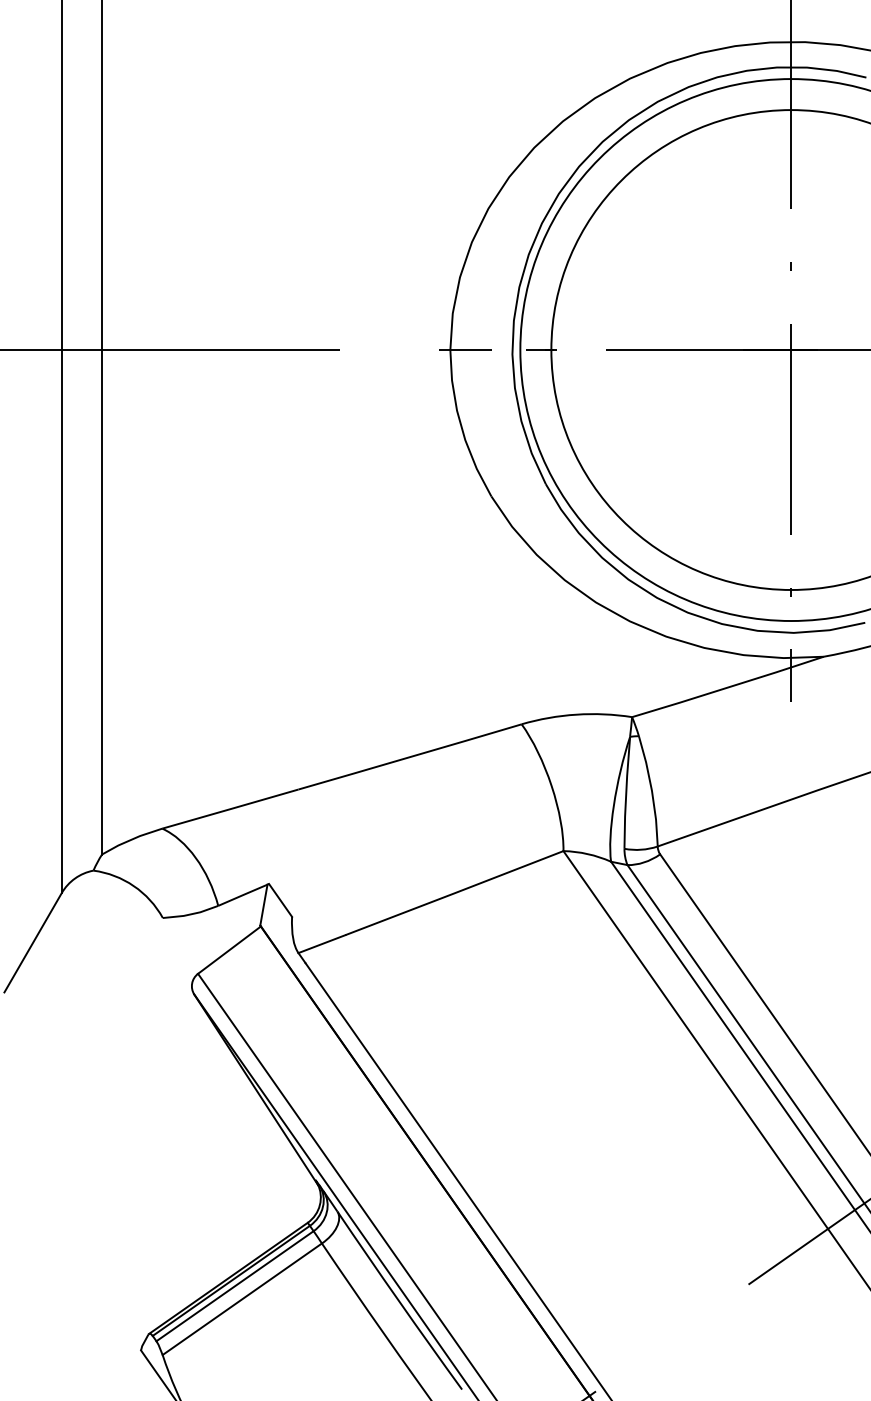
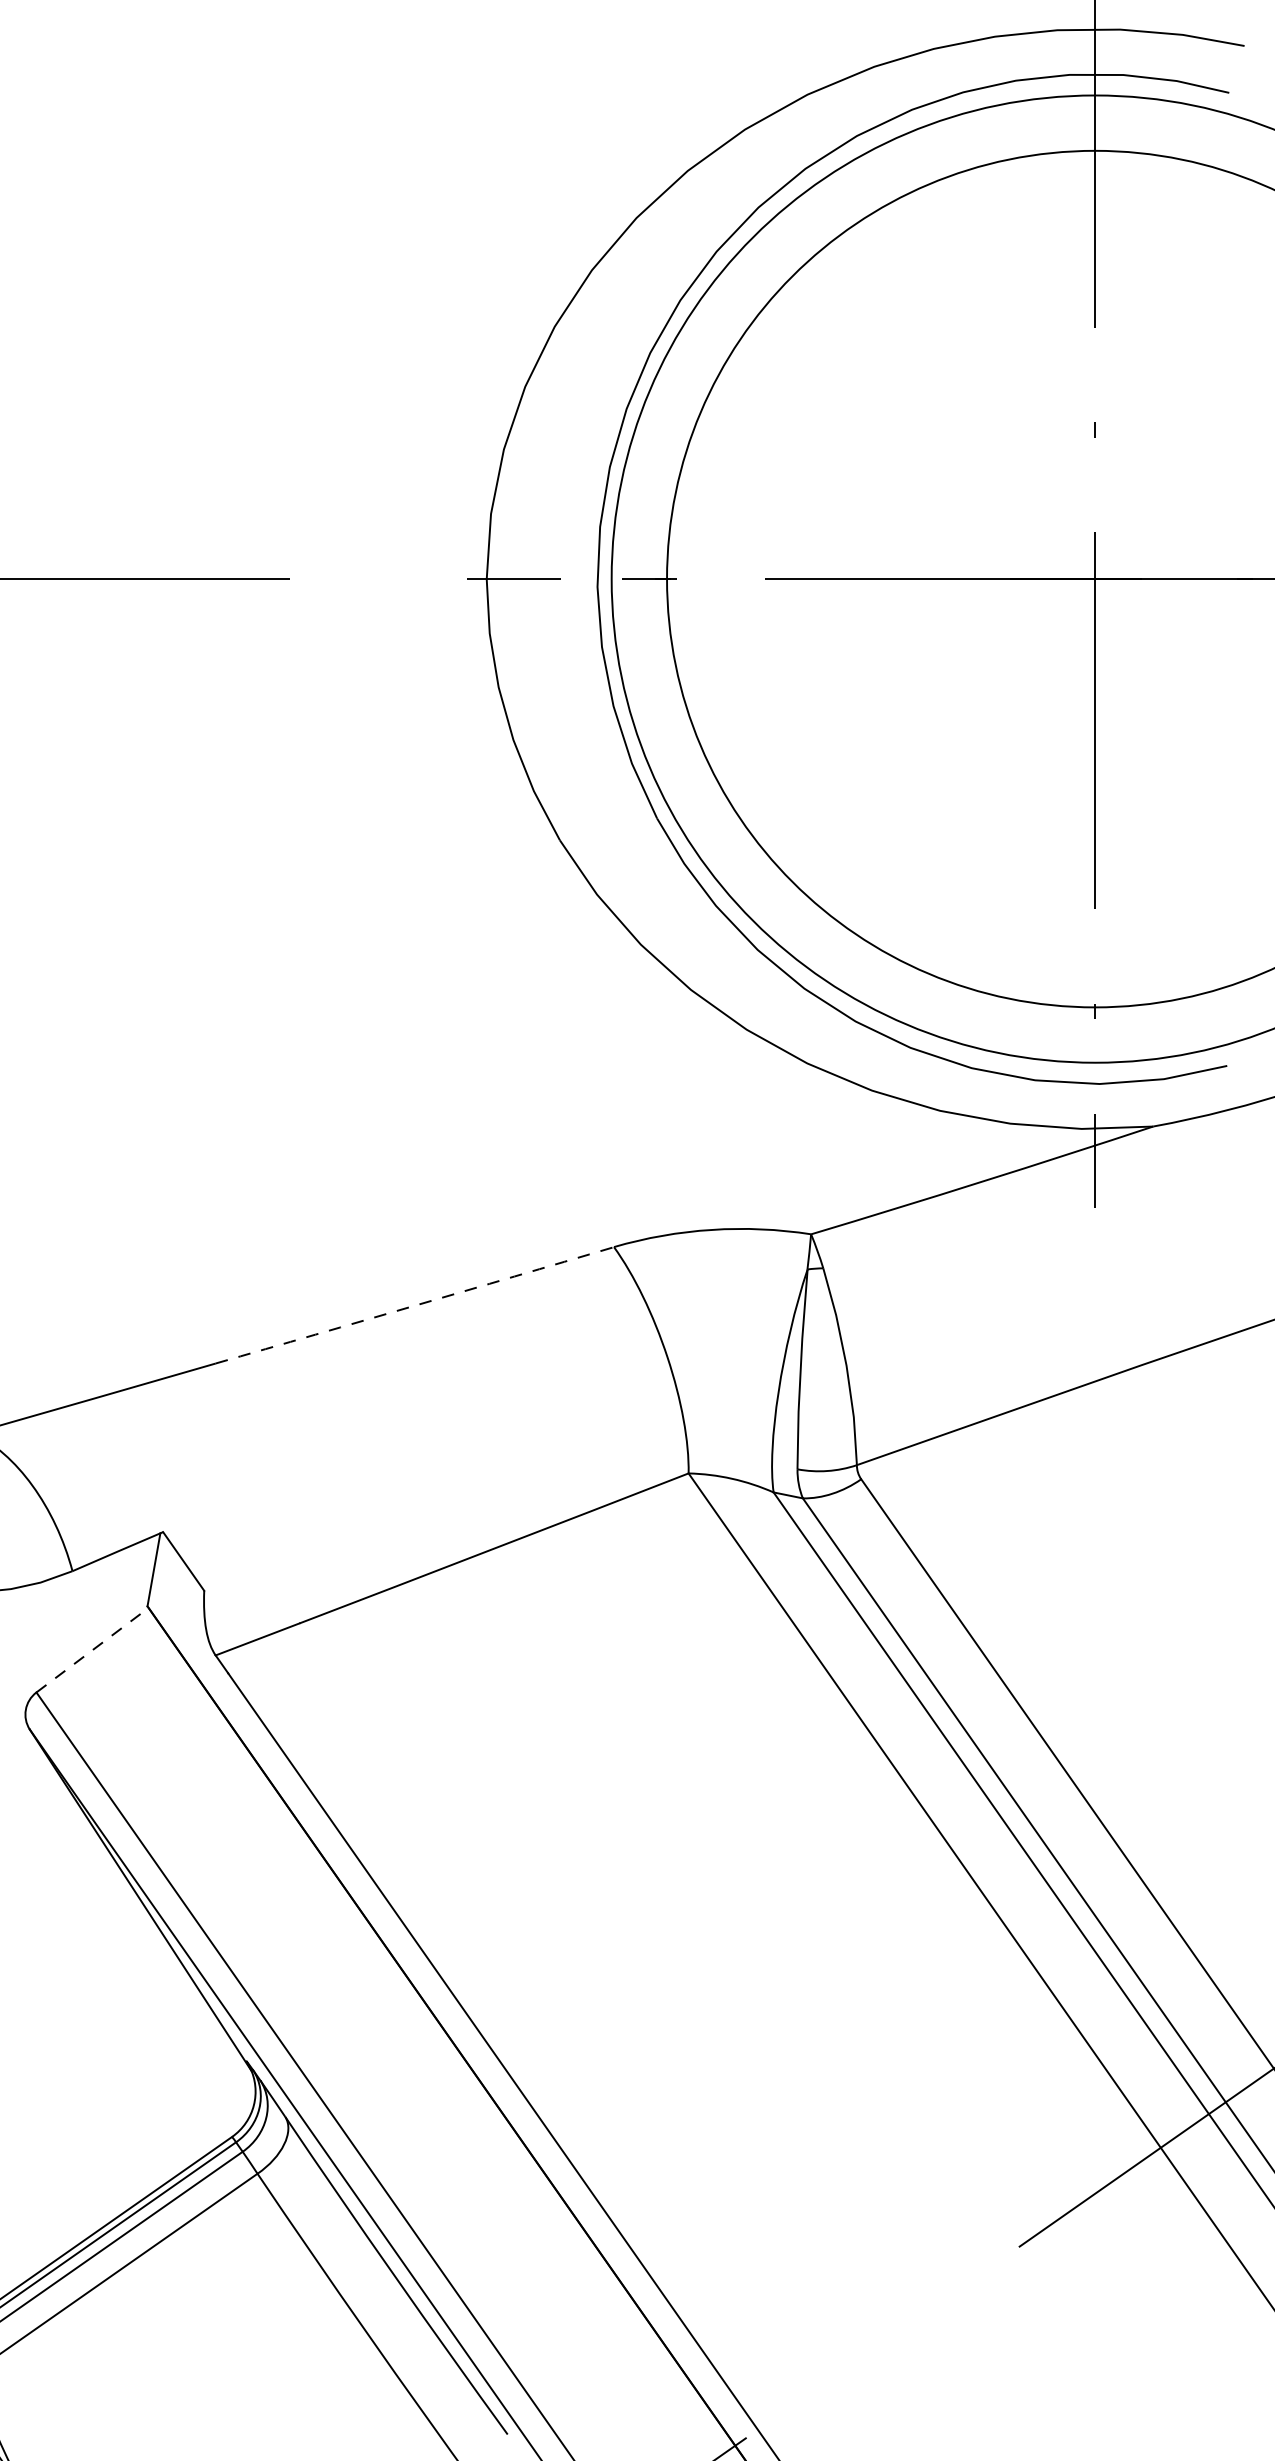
arc: (410, 757) -> (415, 1306), solid -> dashed
line: (229, 949) -> (92, 1649), solid -> dashed

